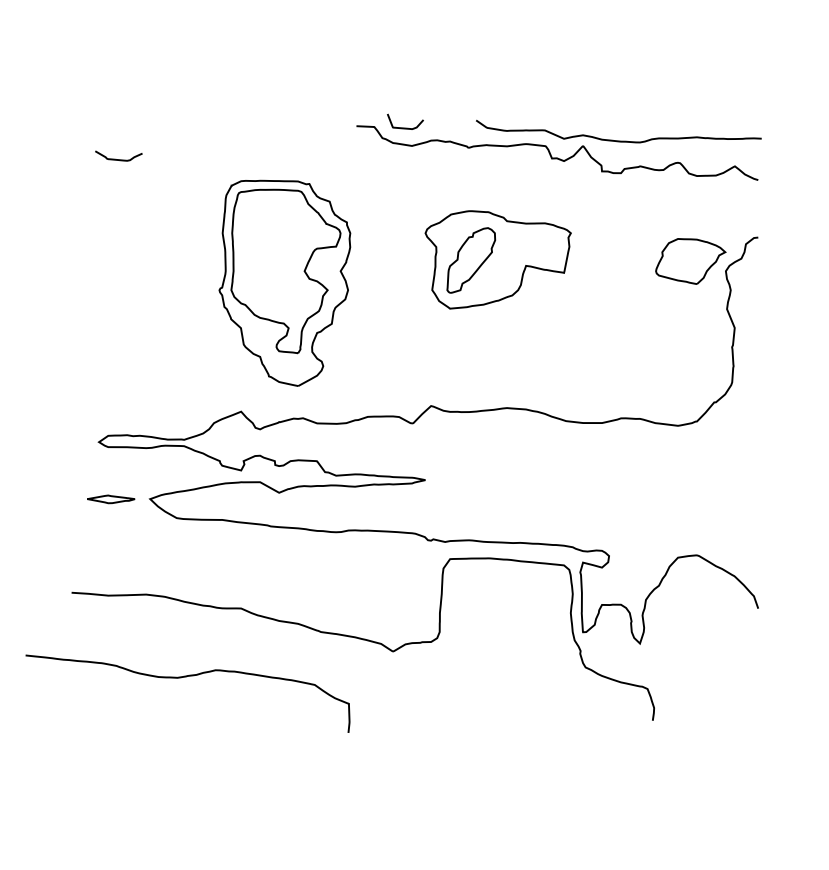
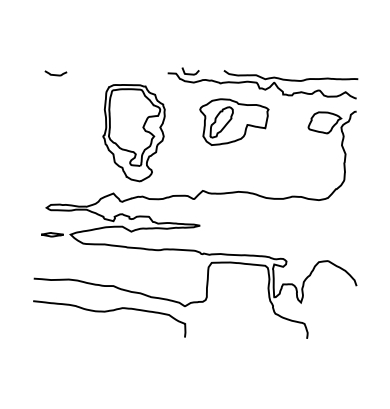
part: (558, 147) -> (262, 83), moved
curve: (183, 679) -> (107, 312), moved

